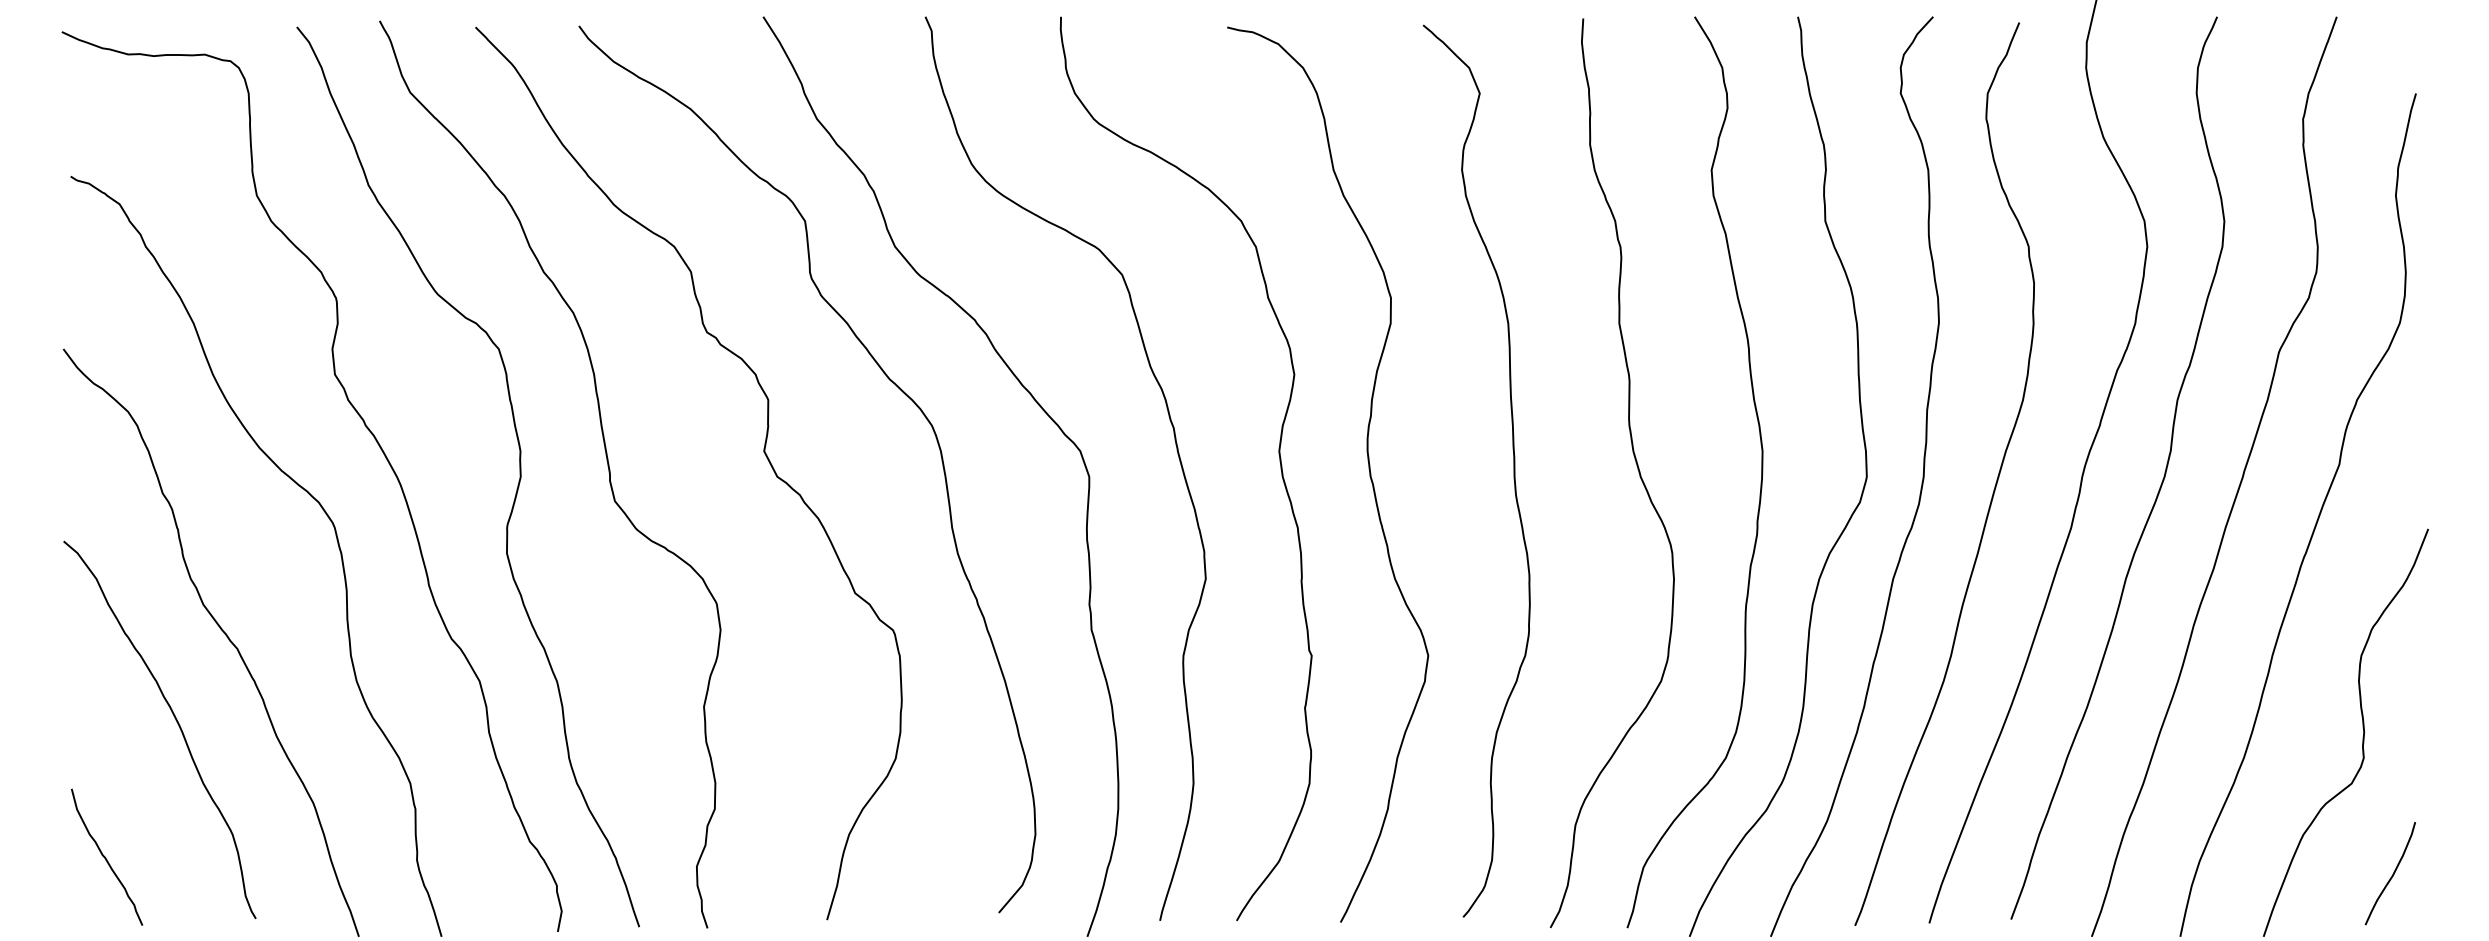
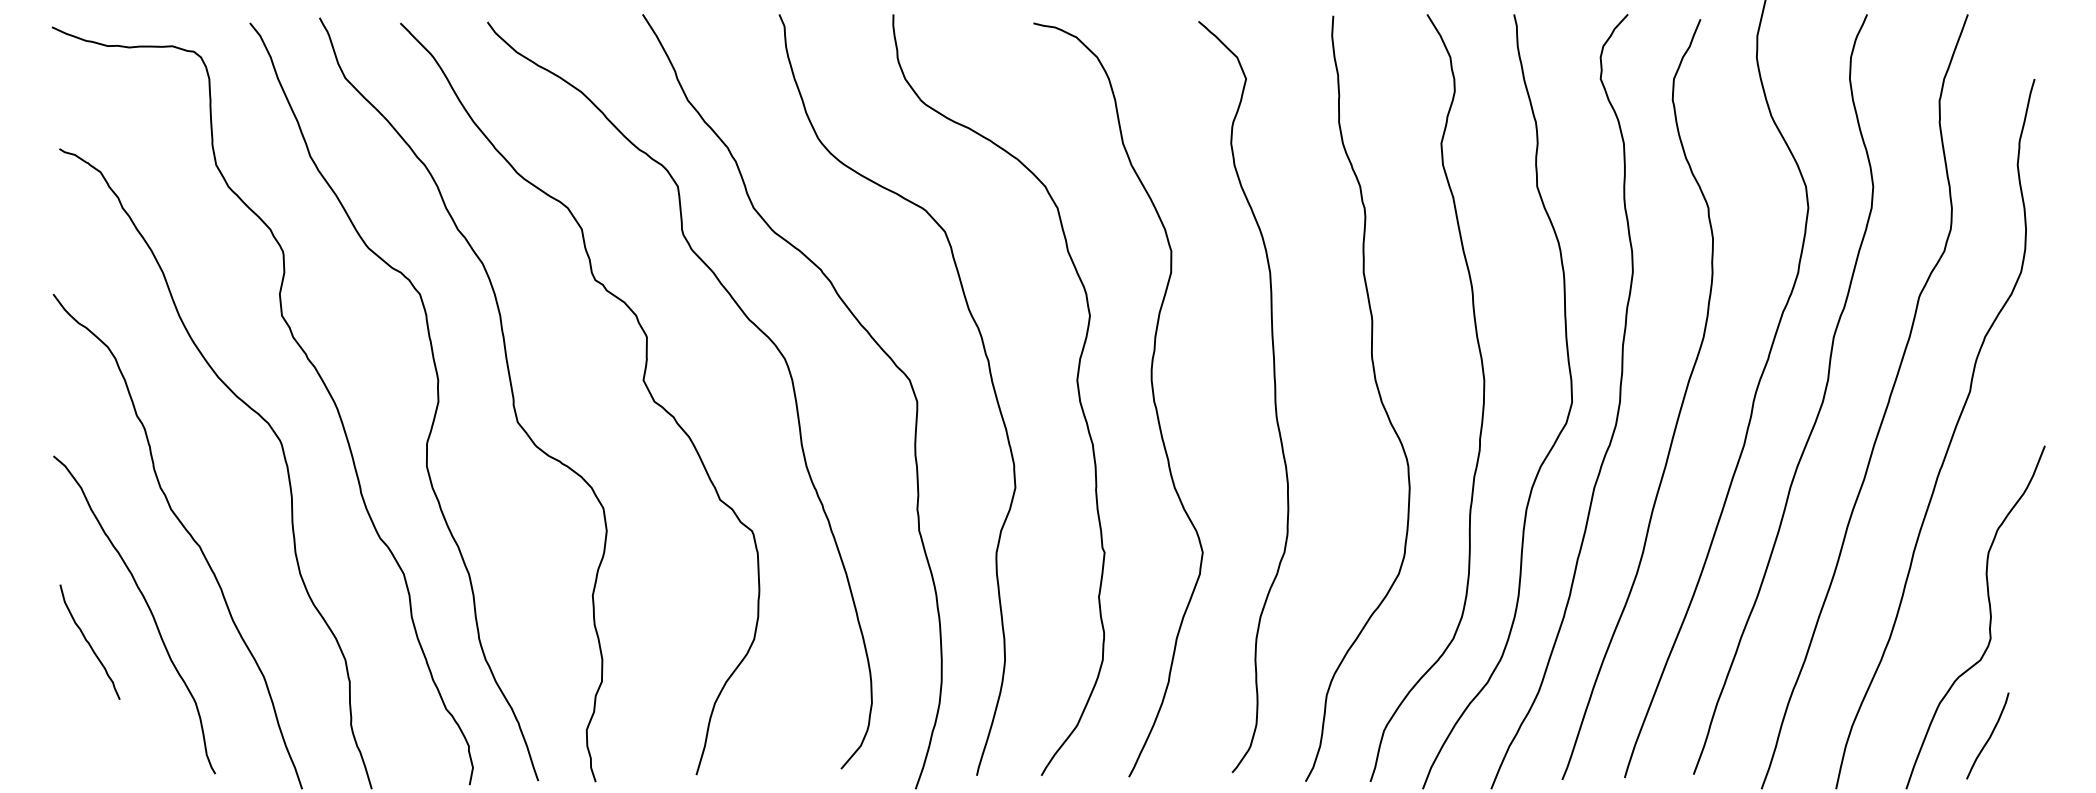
curve: (105, 856) -> (88, 641), moved
curve: (2391, 875) -> (1988, 737), moved

